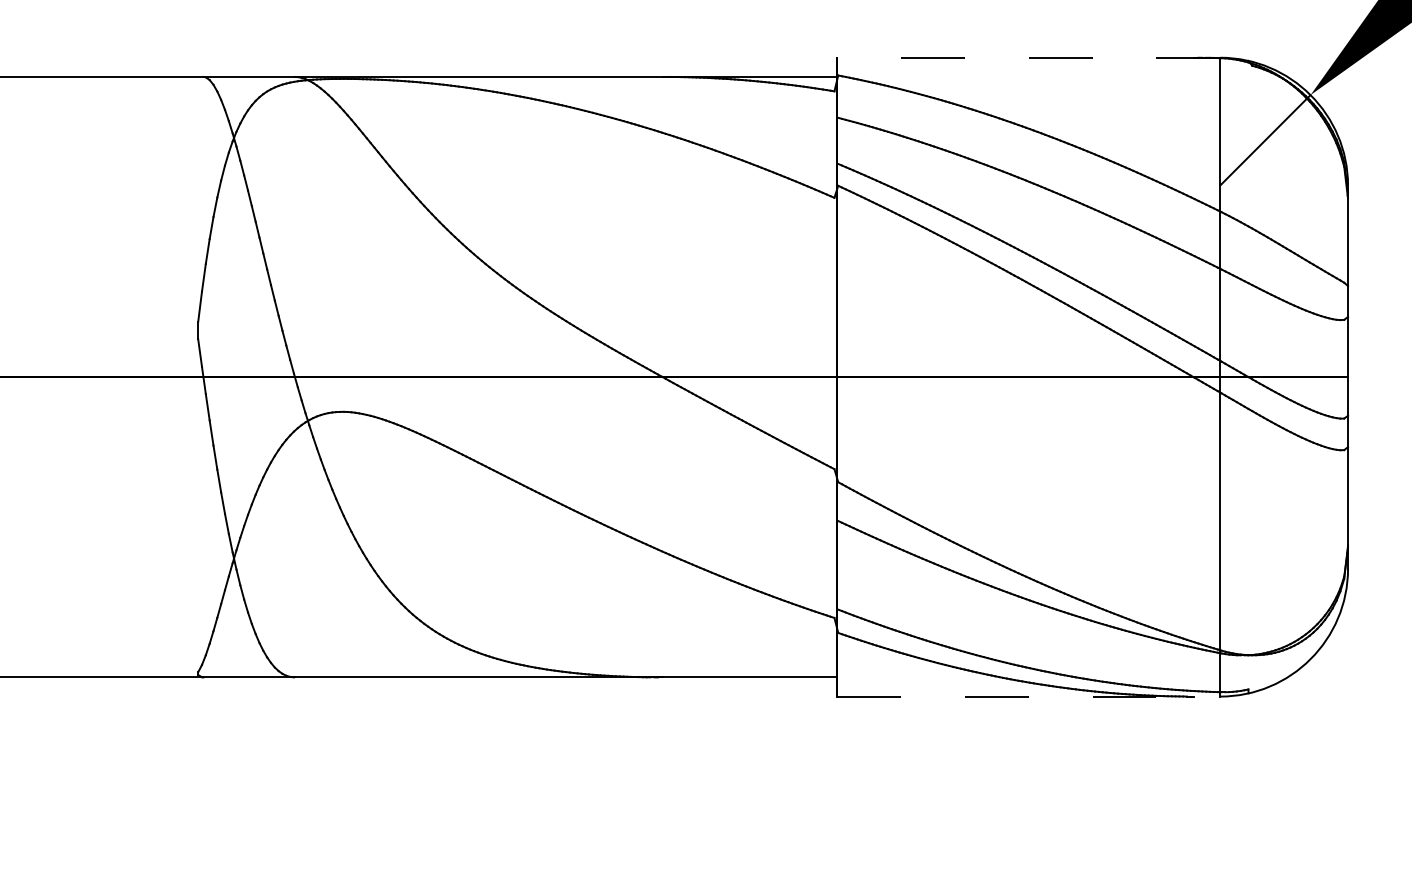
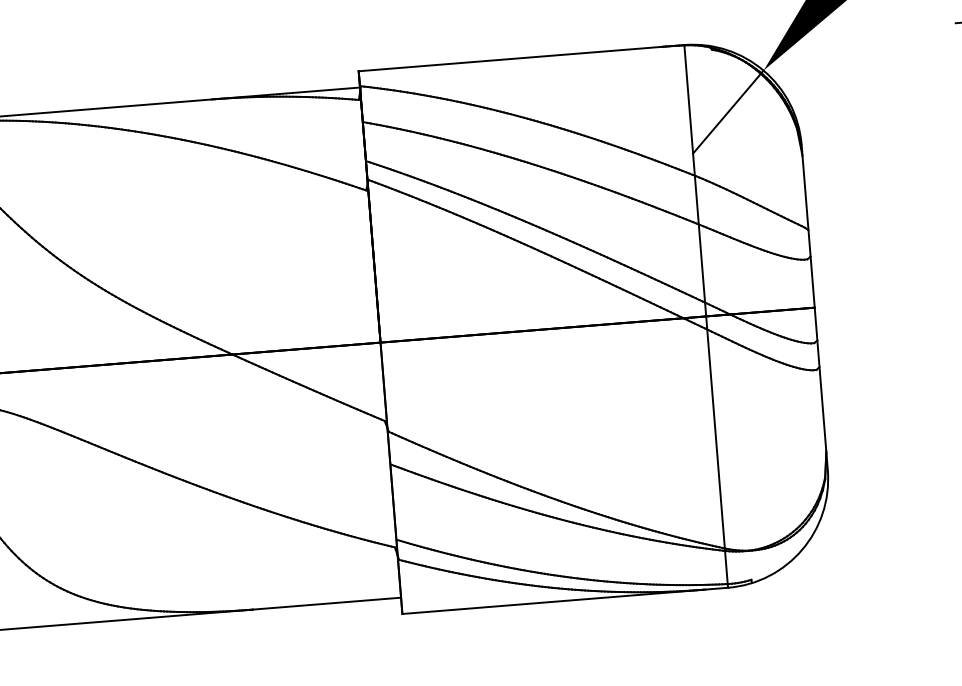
line: (1028, 57) -> (521, 57), dashed -> solid
line: (1028, 696) -> (565, 600), dashed -> solid

